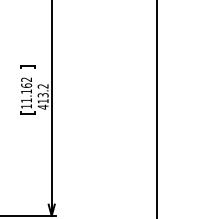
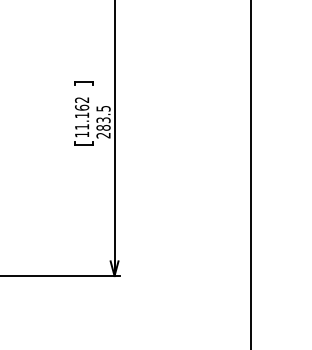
text: (43, 97) -> (103, 122), 413.2 -> 283.5

